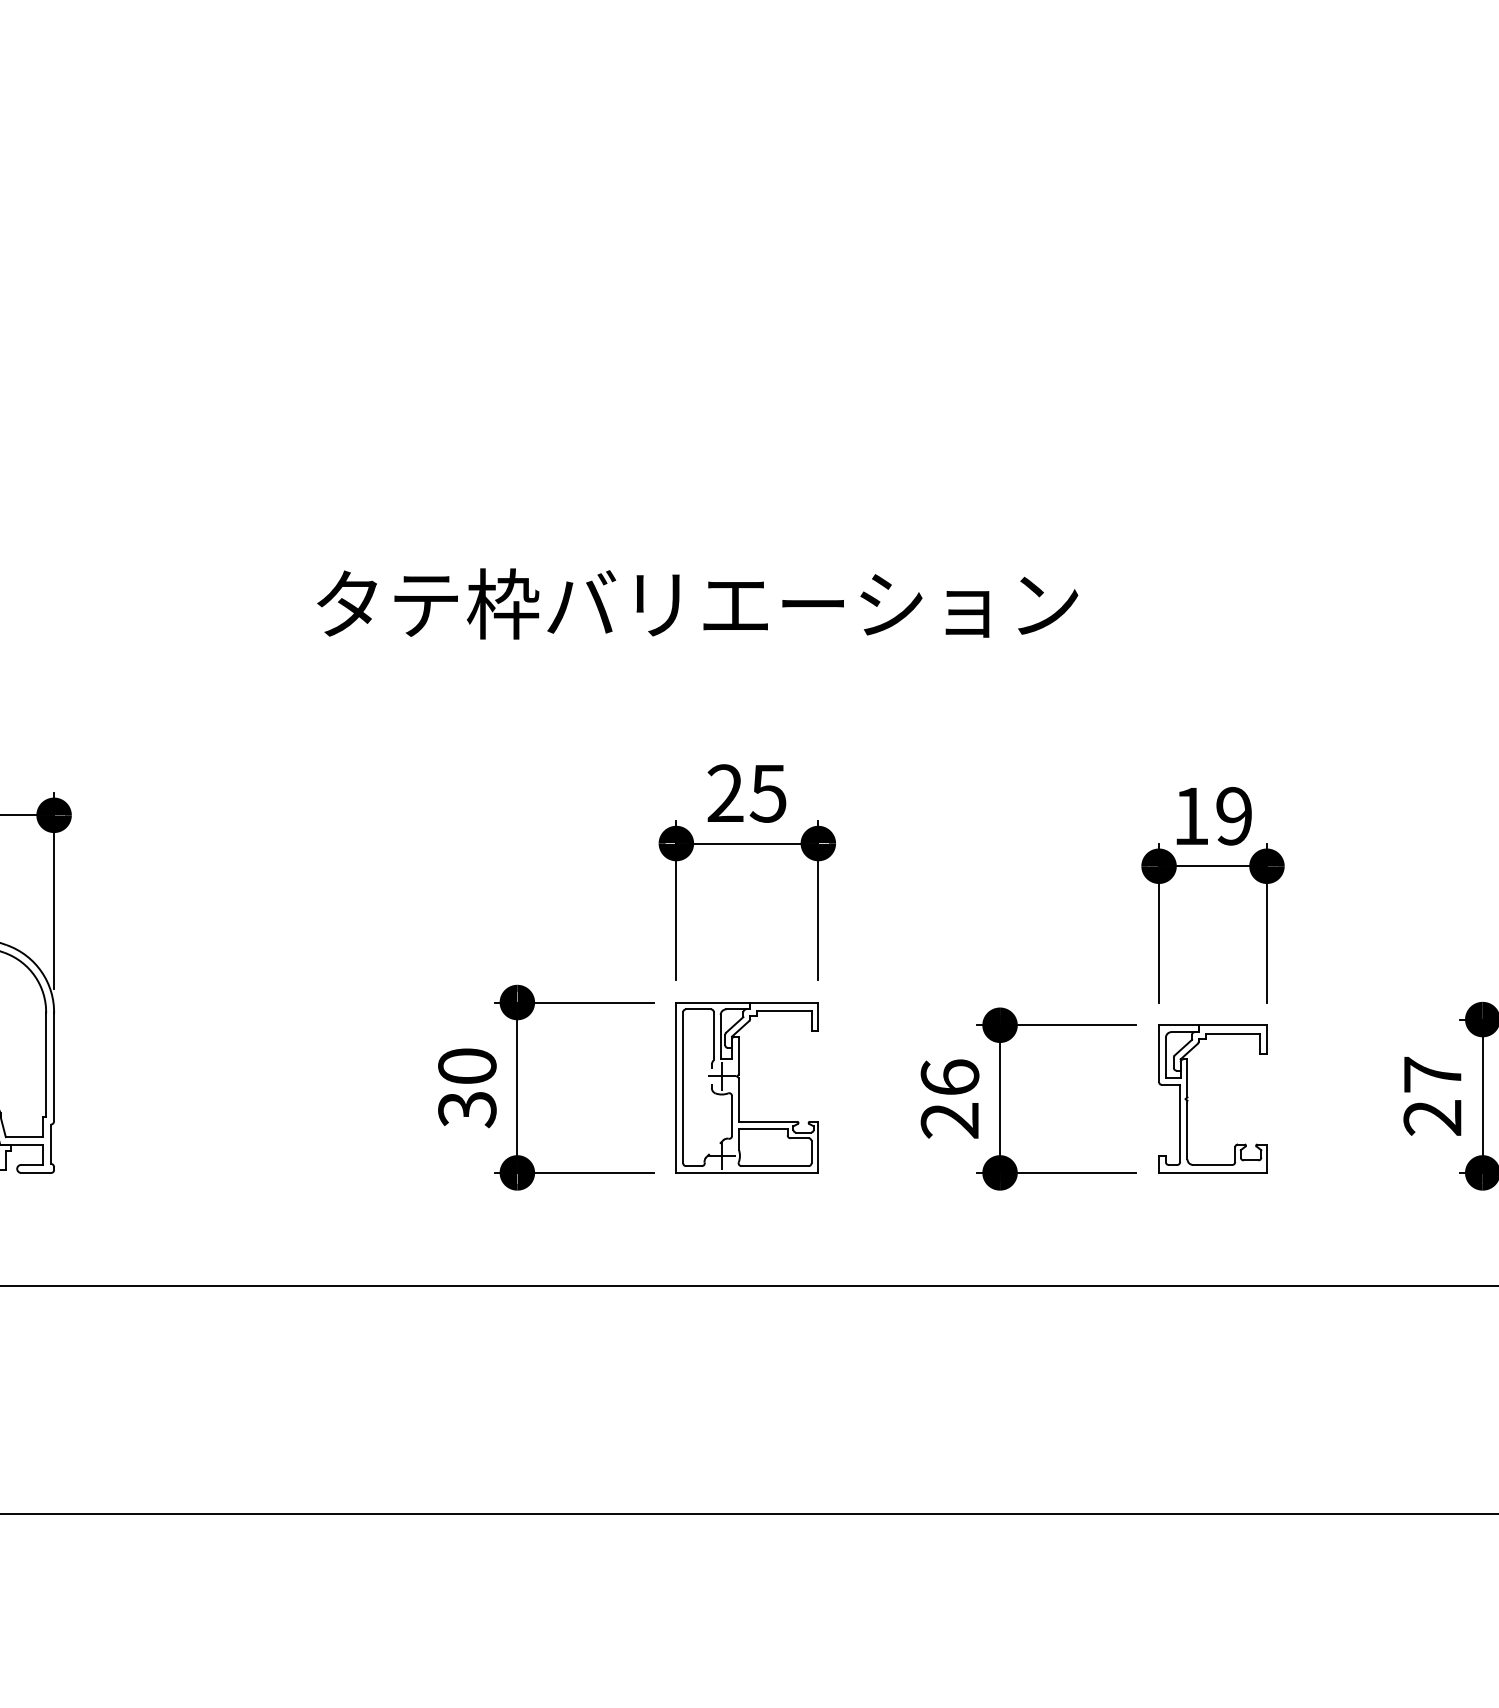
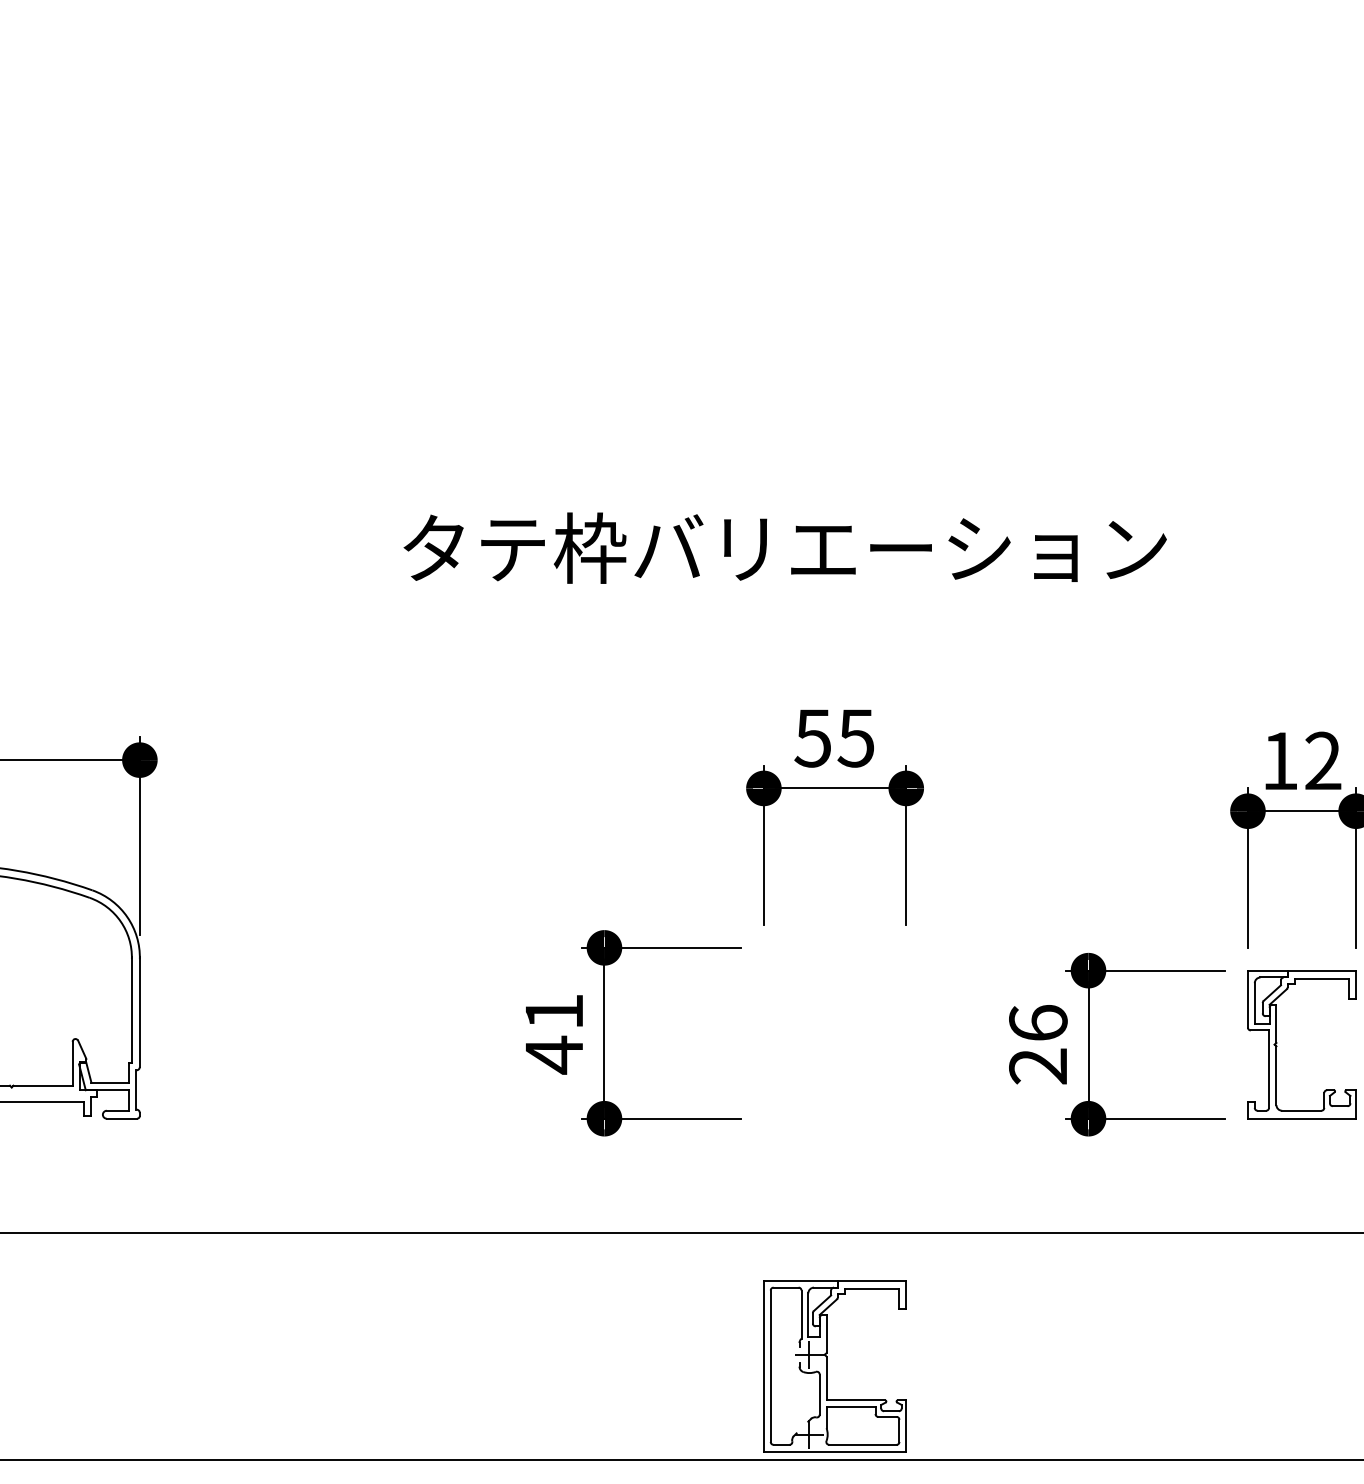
text: (724, 793) -> (812, 738), 25 -> 55
text: (1234, 816) -> (1323, 761), 19 -> 12
part: (739, 1087) -> (827, 1366), moved
text: (467, 1088) -> (554, 1034), 30 -> 41

